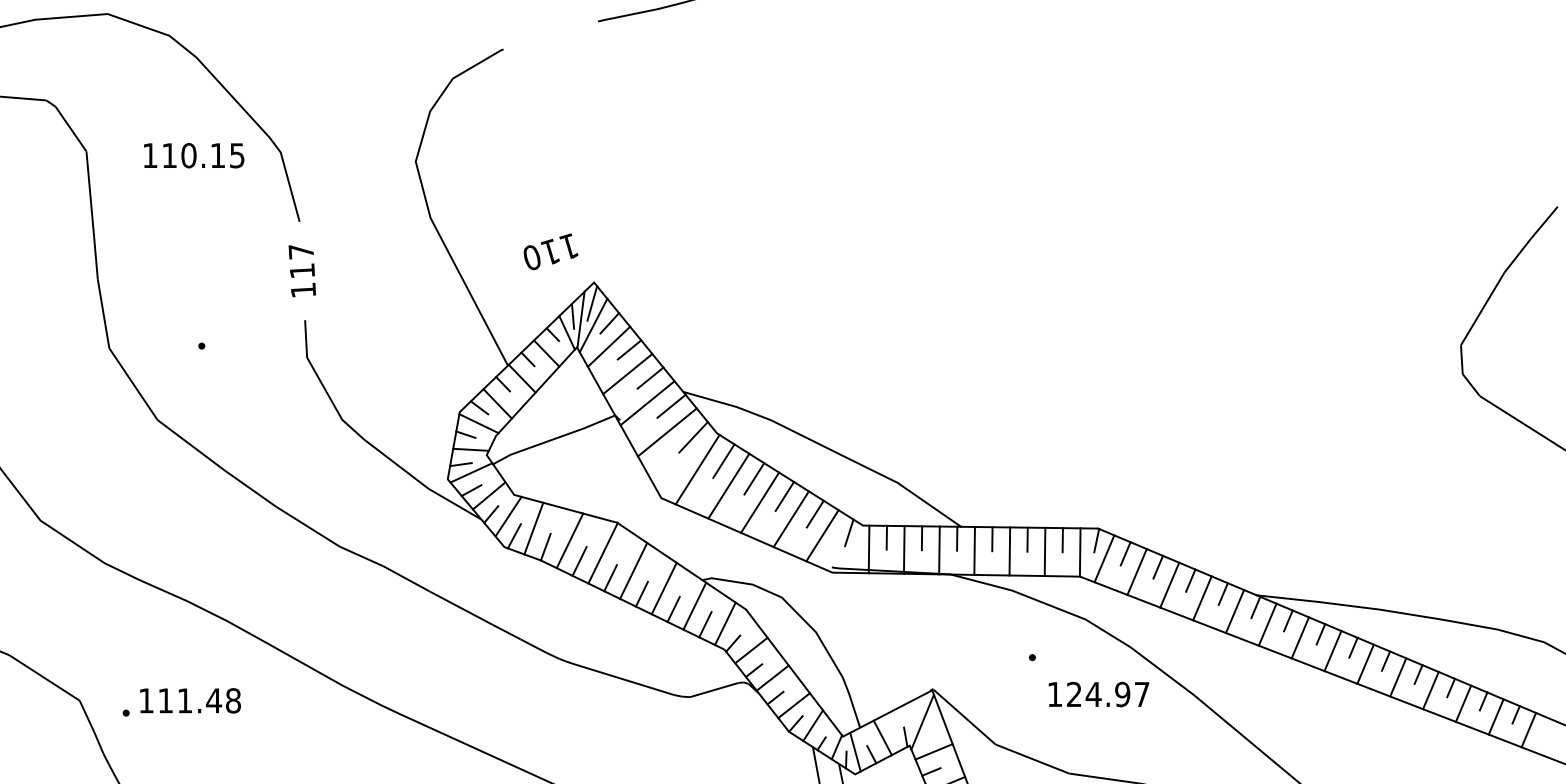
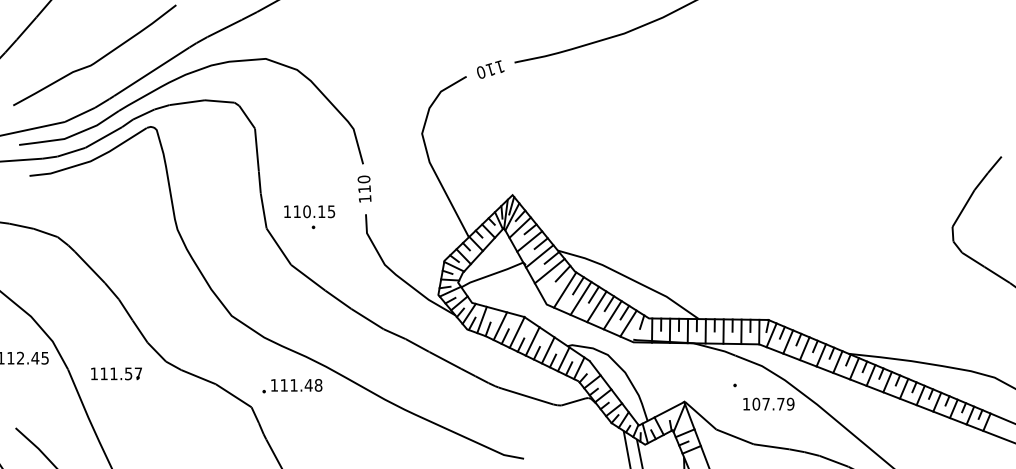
text: (193, 155) -> (309, 211), moved
text: (300, 251) -> (363, 179), 117 -> 110
text: (550, 251) -> (490, 69), moved
text: (1108, 693) -> (773, 403), 124.97 -> 107.79
text: (181, 703) -> (292, 386), moved

